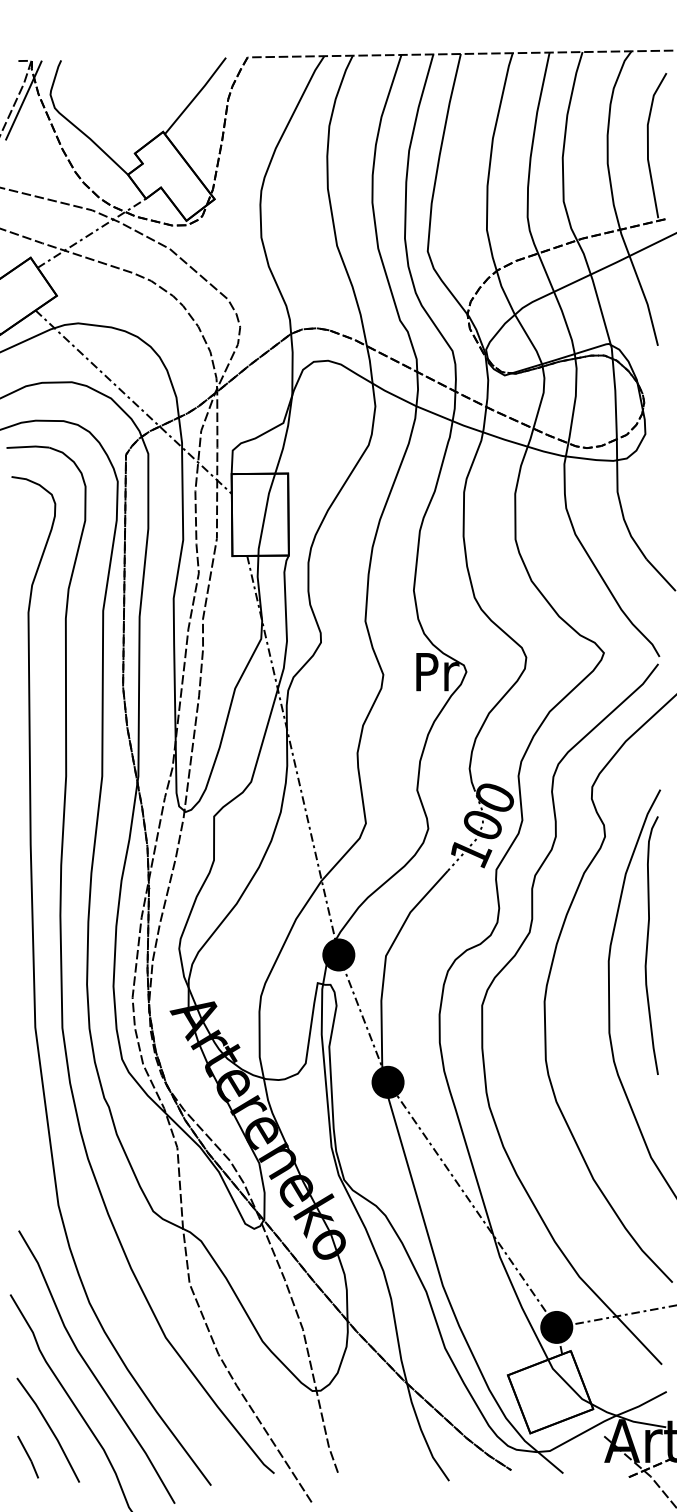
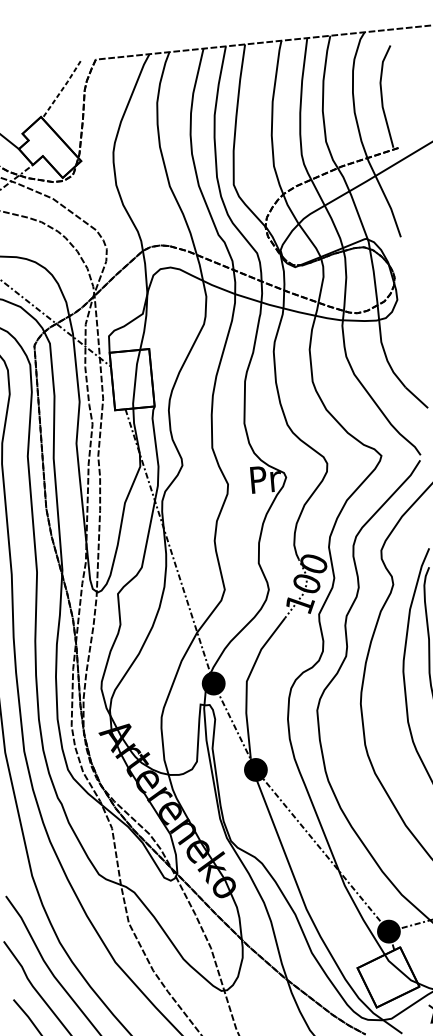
line: (196, 96) -> (62, 90), solid -> dashed

